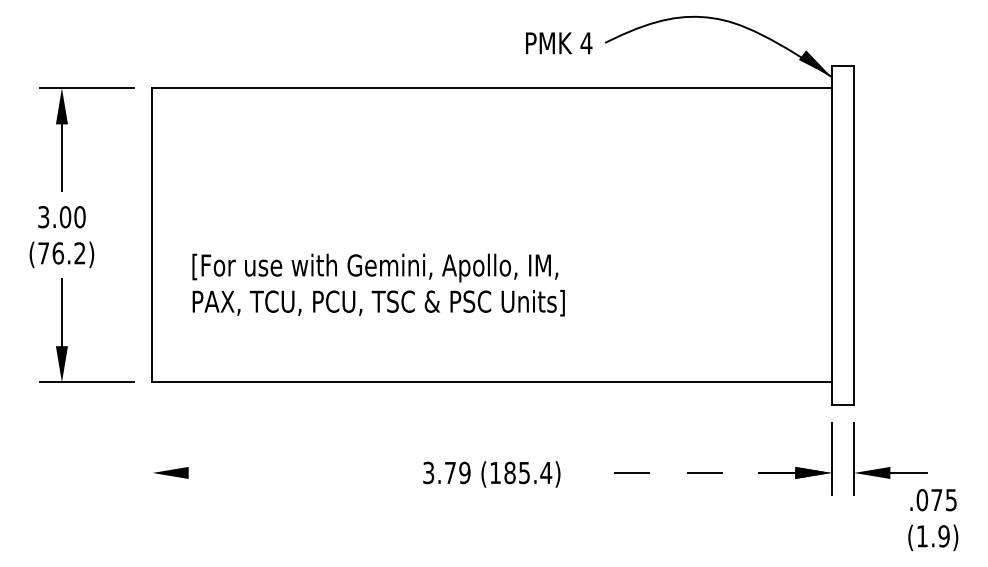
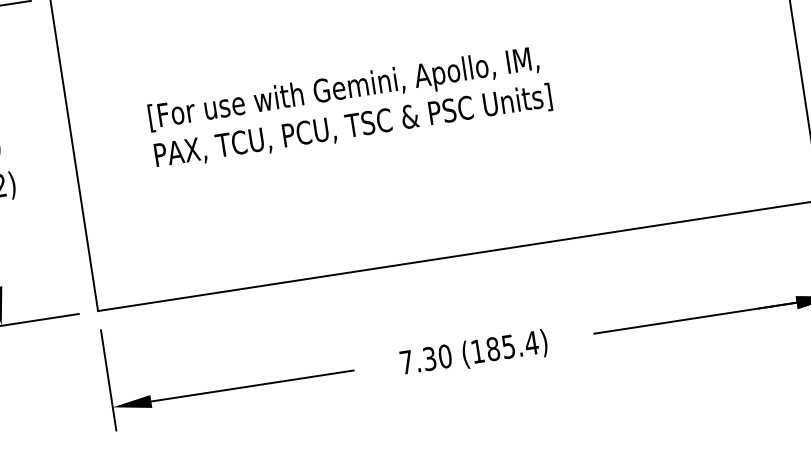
text: (378, 284) -> (349, 107), moved
line: (152, 447) -> (108, 380), added
line: (283, 472) -> (252, 385), added
text: (446, 472) -> (425, 359), 3.79 -> 7.30
line: (699, 472) -> (694, 317), dashed -> solid

